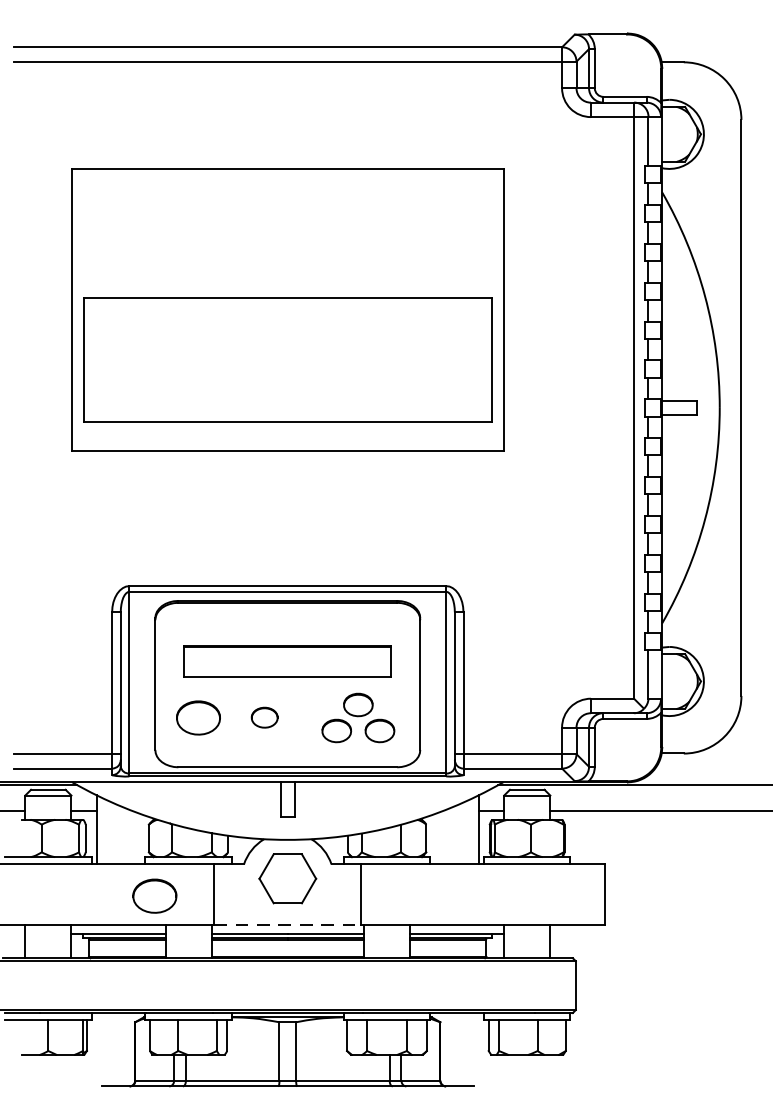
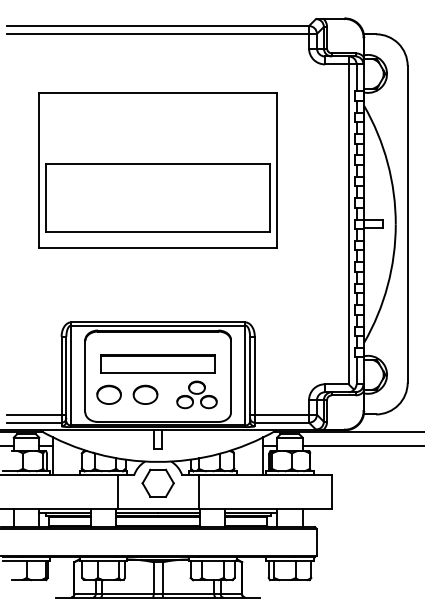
part: (264, 717) -> (145, 394), size x1.67
part: (153, 895) -> (84, 492), removed
line: (288, 924) -> (158, 508), dashed -> solid

